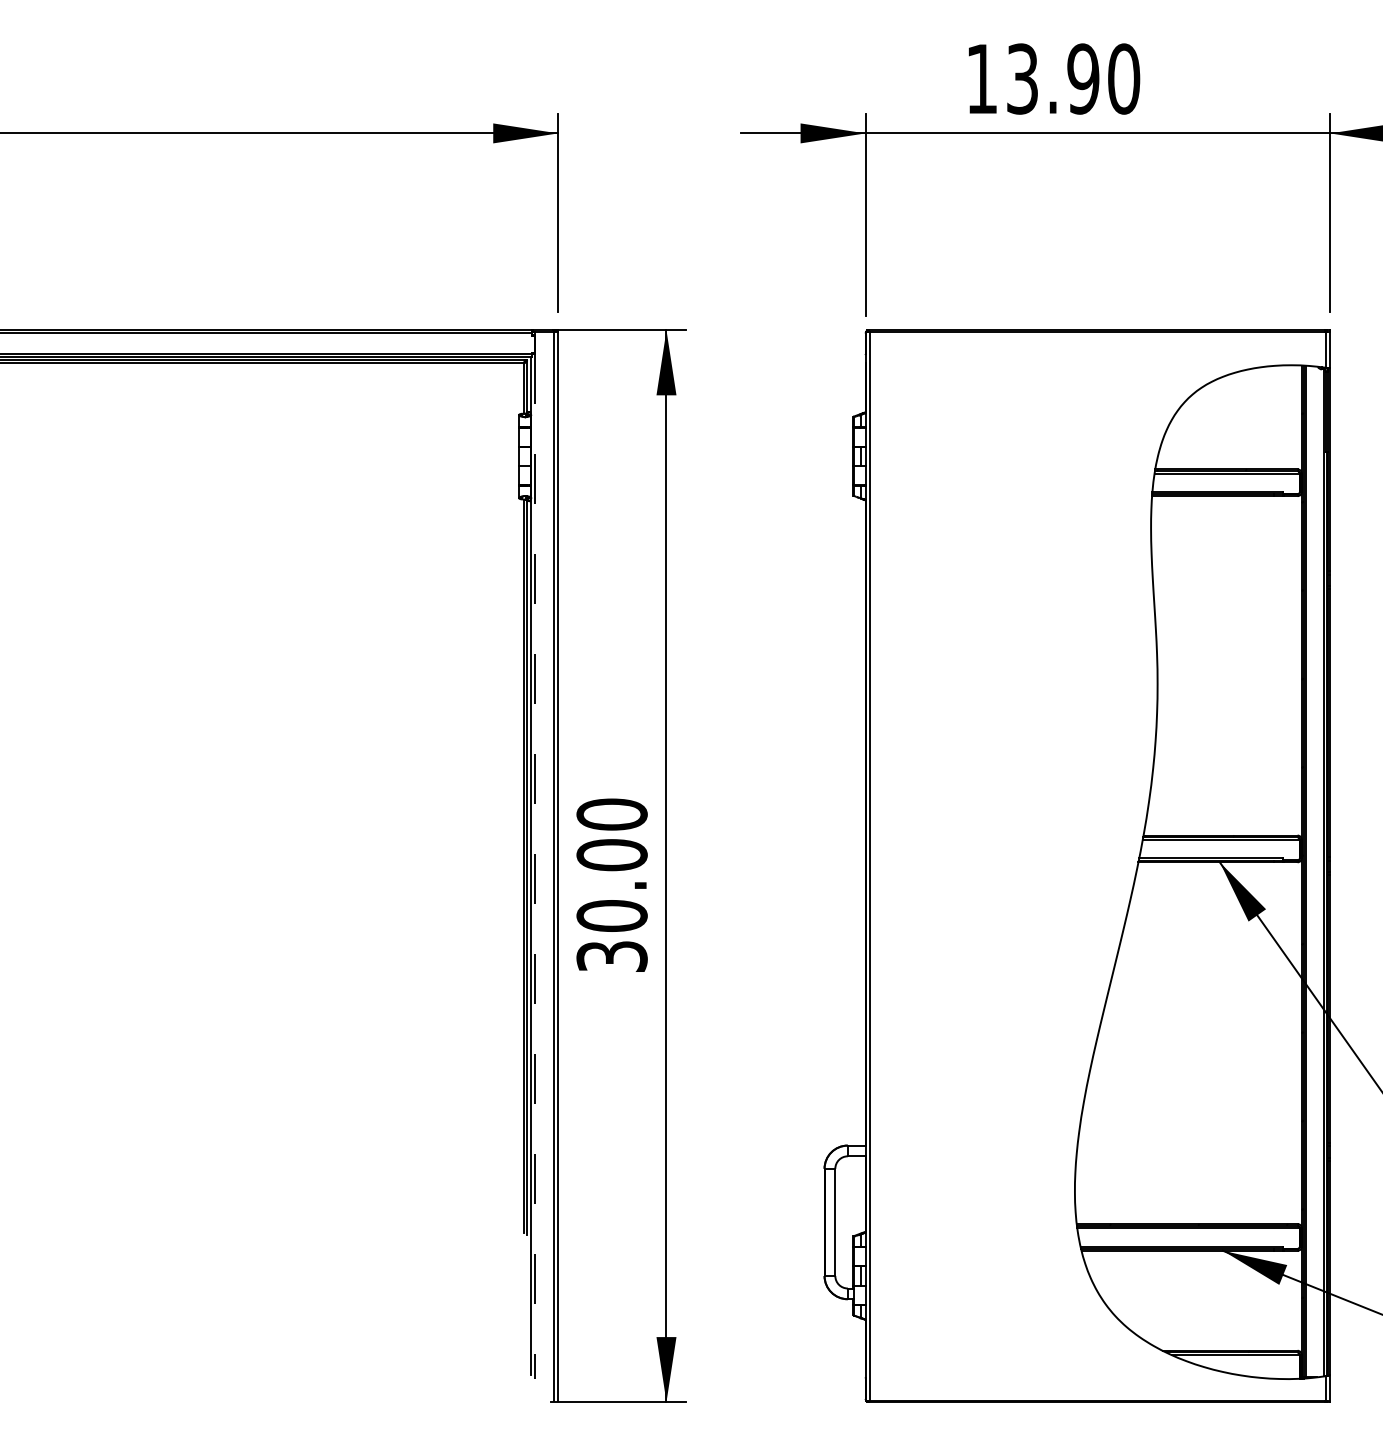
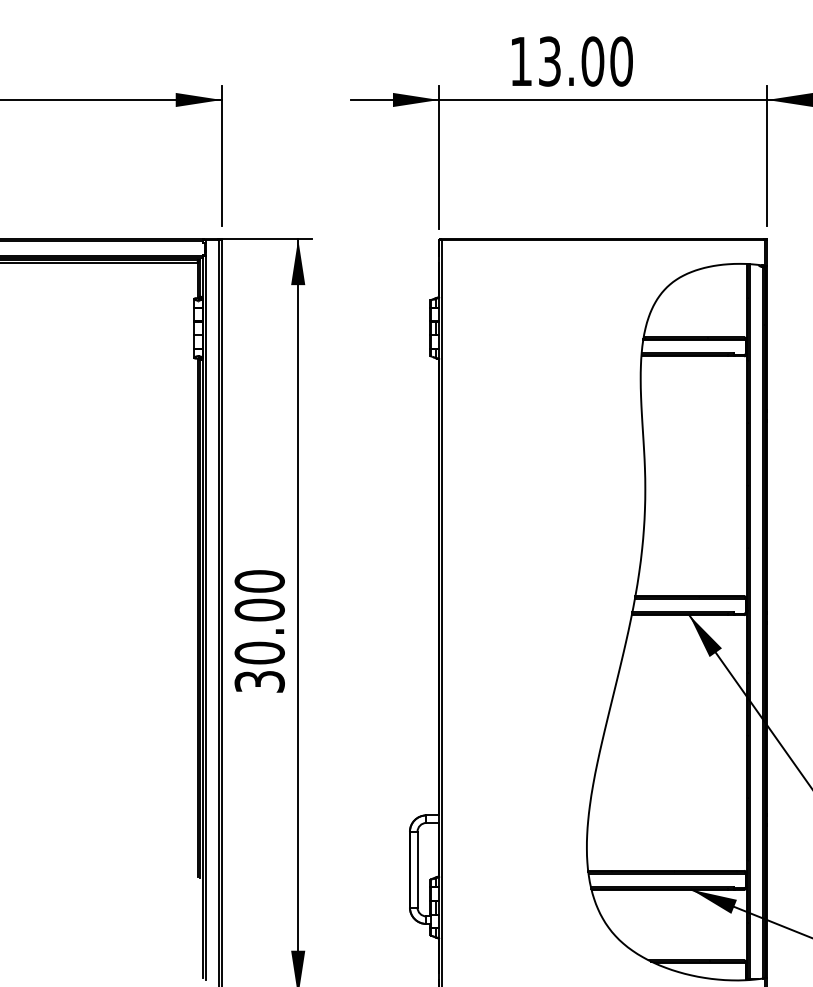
text: (1083, 78) -> (592, 61), 13.90 -> 13.00
line: (535, 866) -> (205, 618), dashed -> solid

